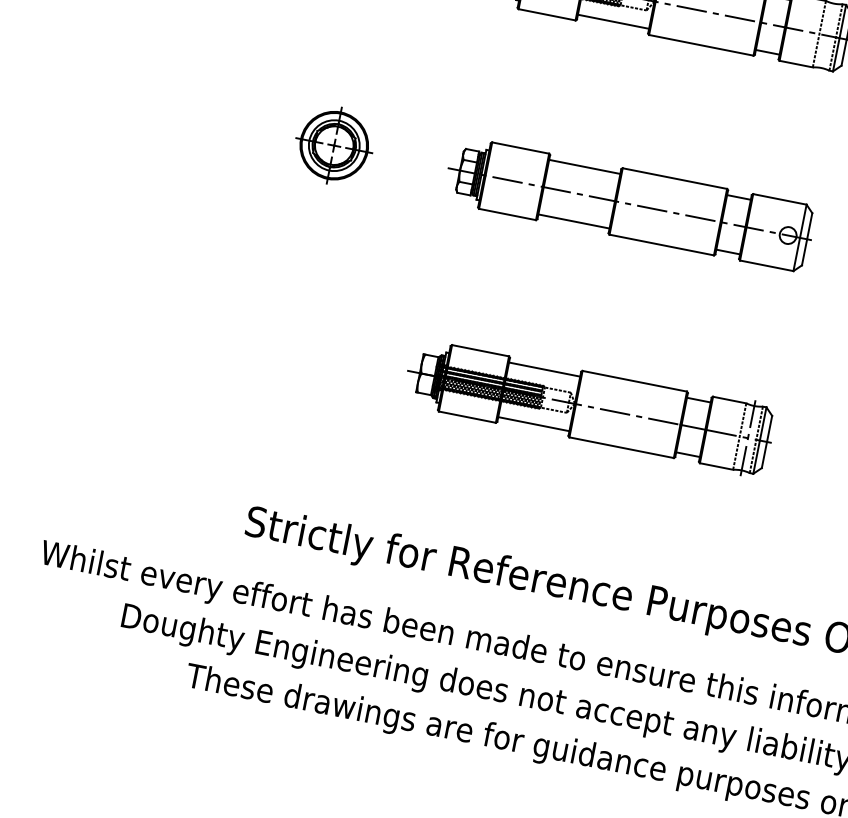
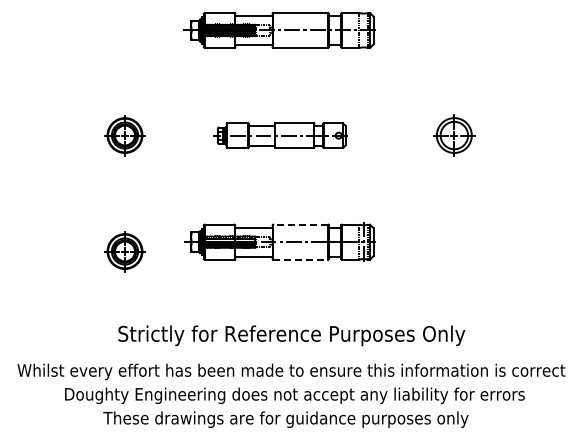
part: (629, 204) -> (280, 135), size x0.7
part: (289, 365) -> (124, 251), added
line: (634, 380) -> (300, 224), solid -> dashed
line: (623, 447) -> (301, 259), solid -> dashed

